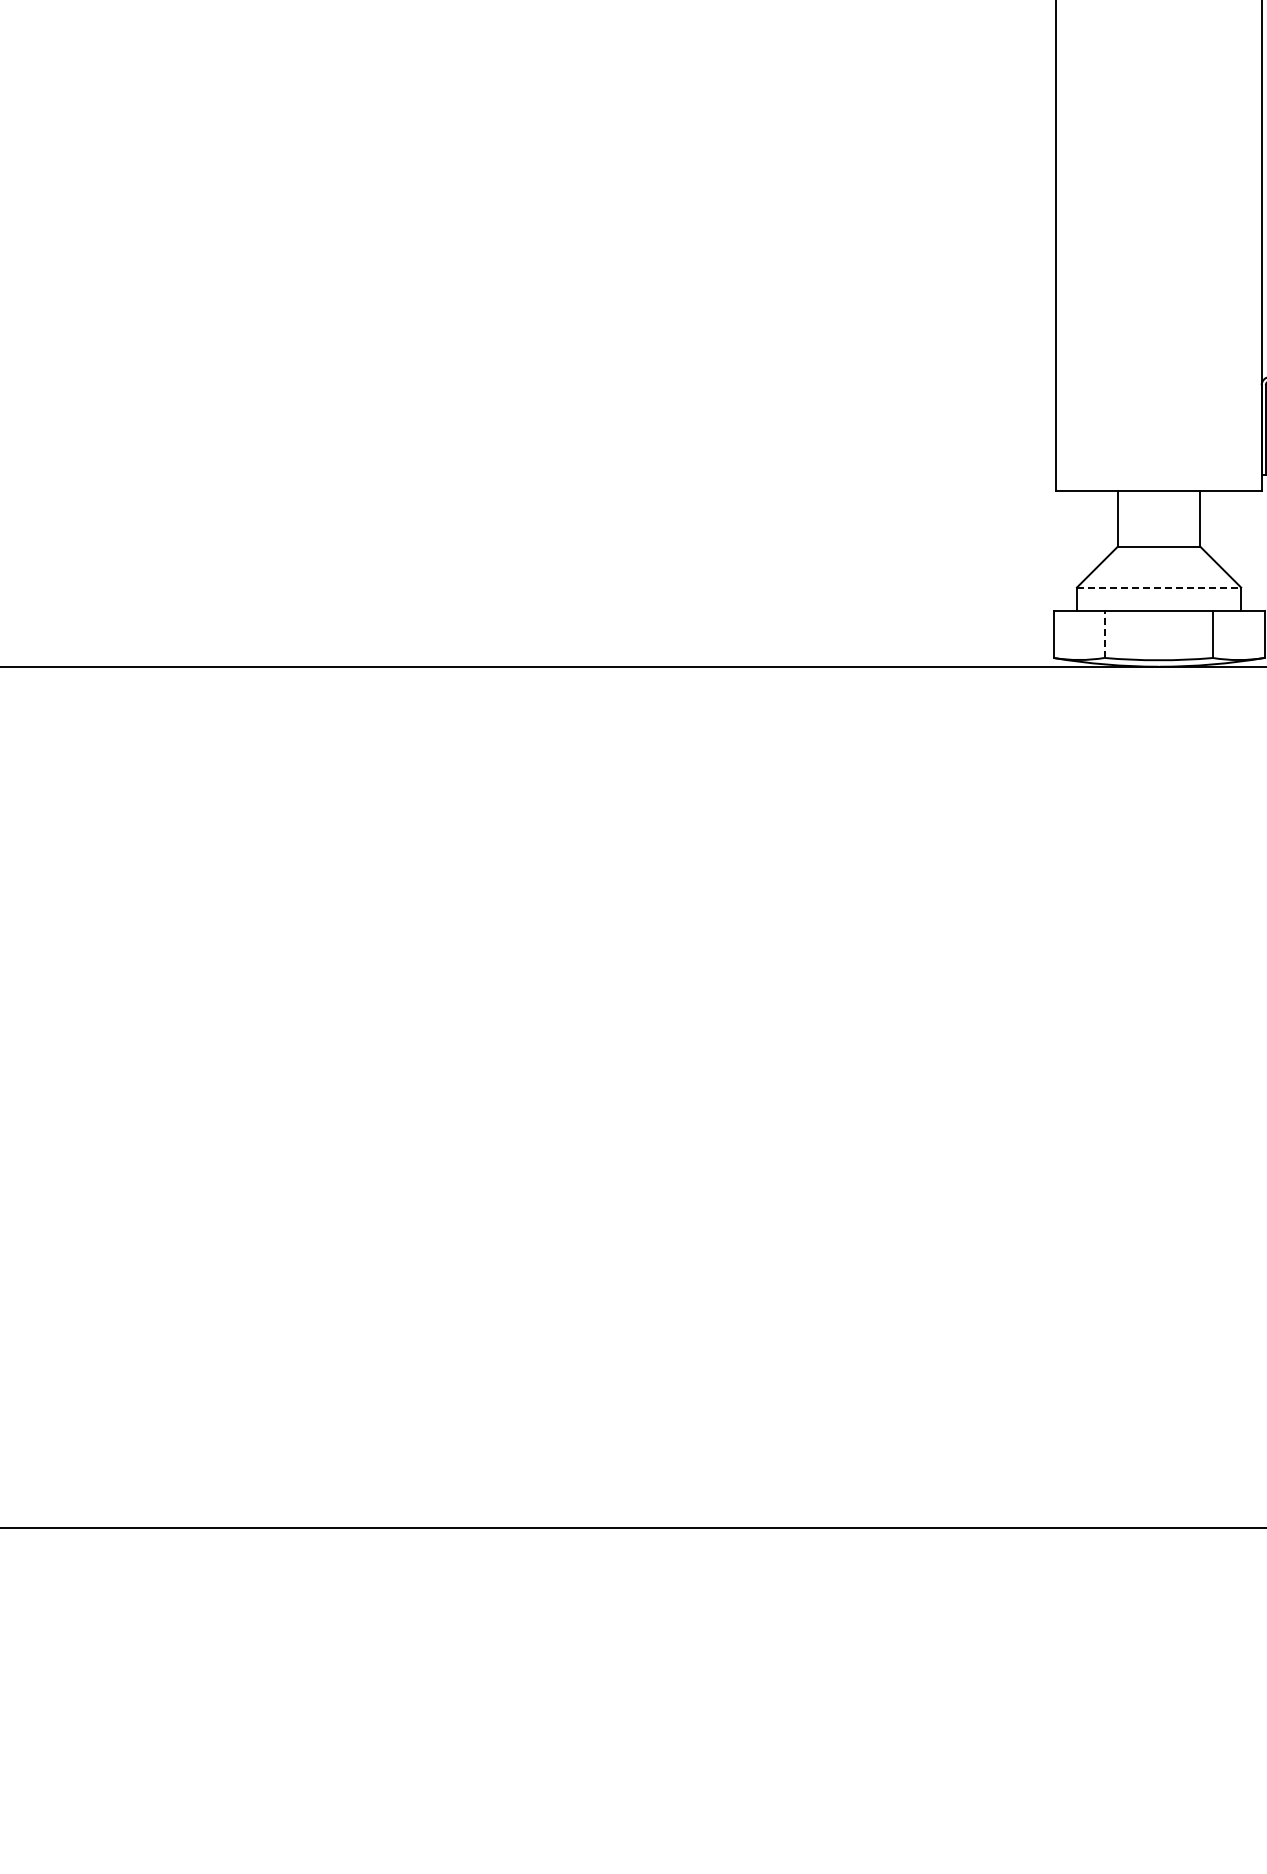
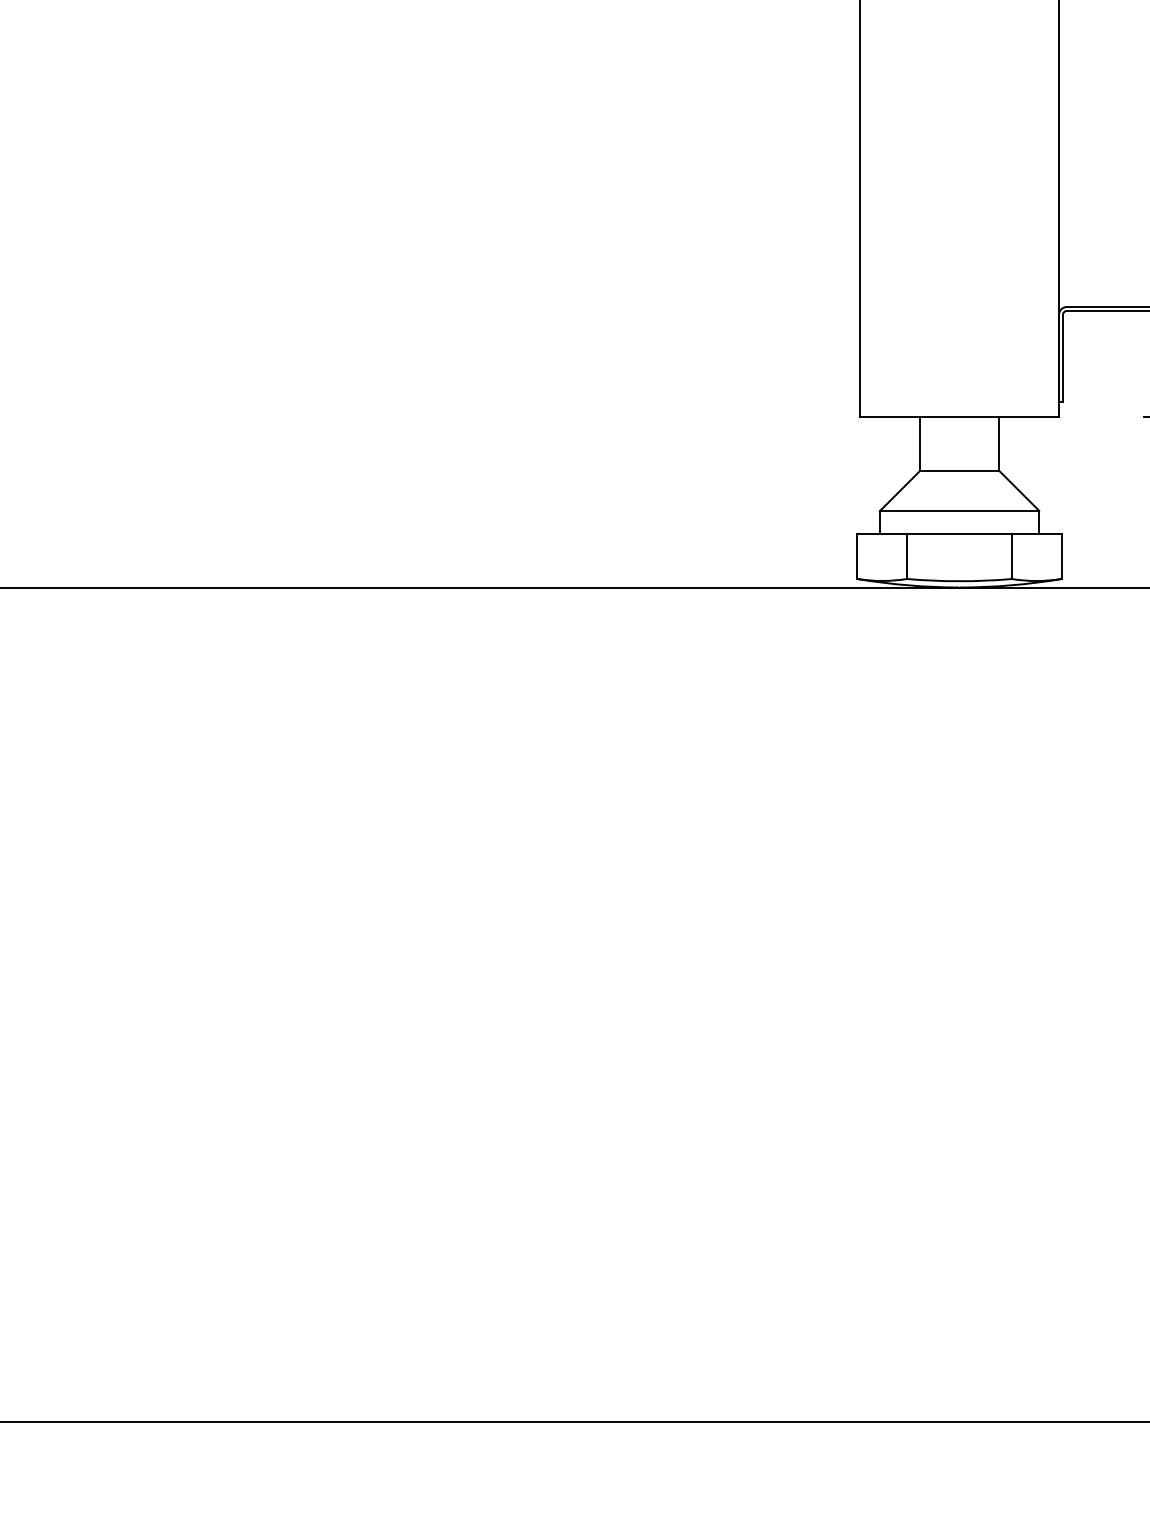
line: (1159, 587) -> (960, 510), dashed -> solid
line: (1104, 634) -> (906, 556), dashed -> solid

